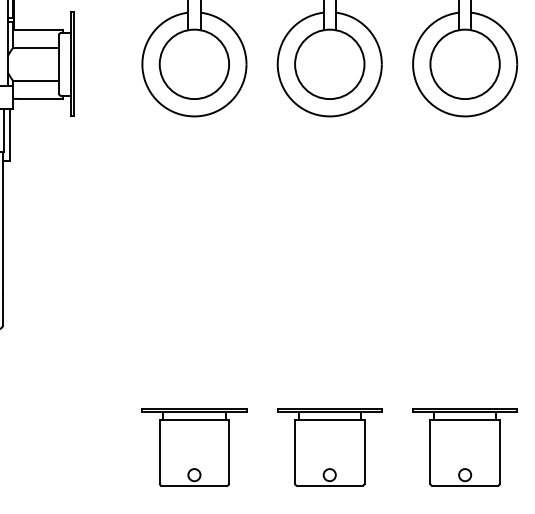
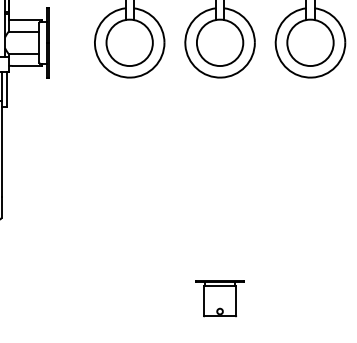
part: (194, 447) -> (129, 298), removed
part: (328, 447) -> (219, 298), size x0.7
part: (465, 447) -> (310, 298), removed

